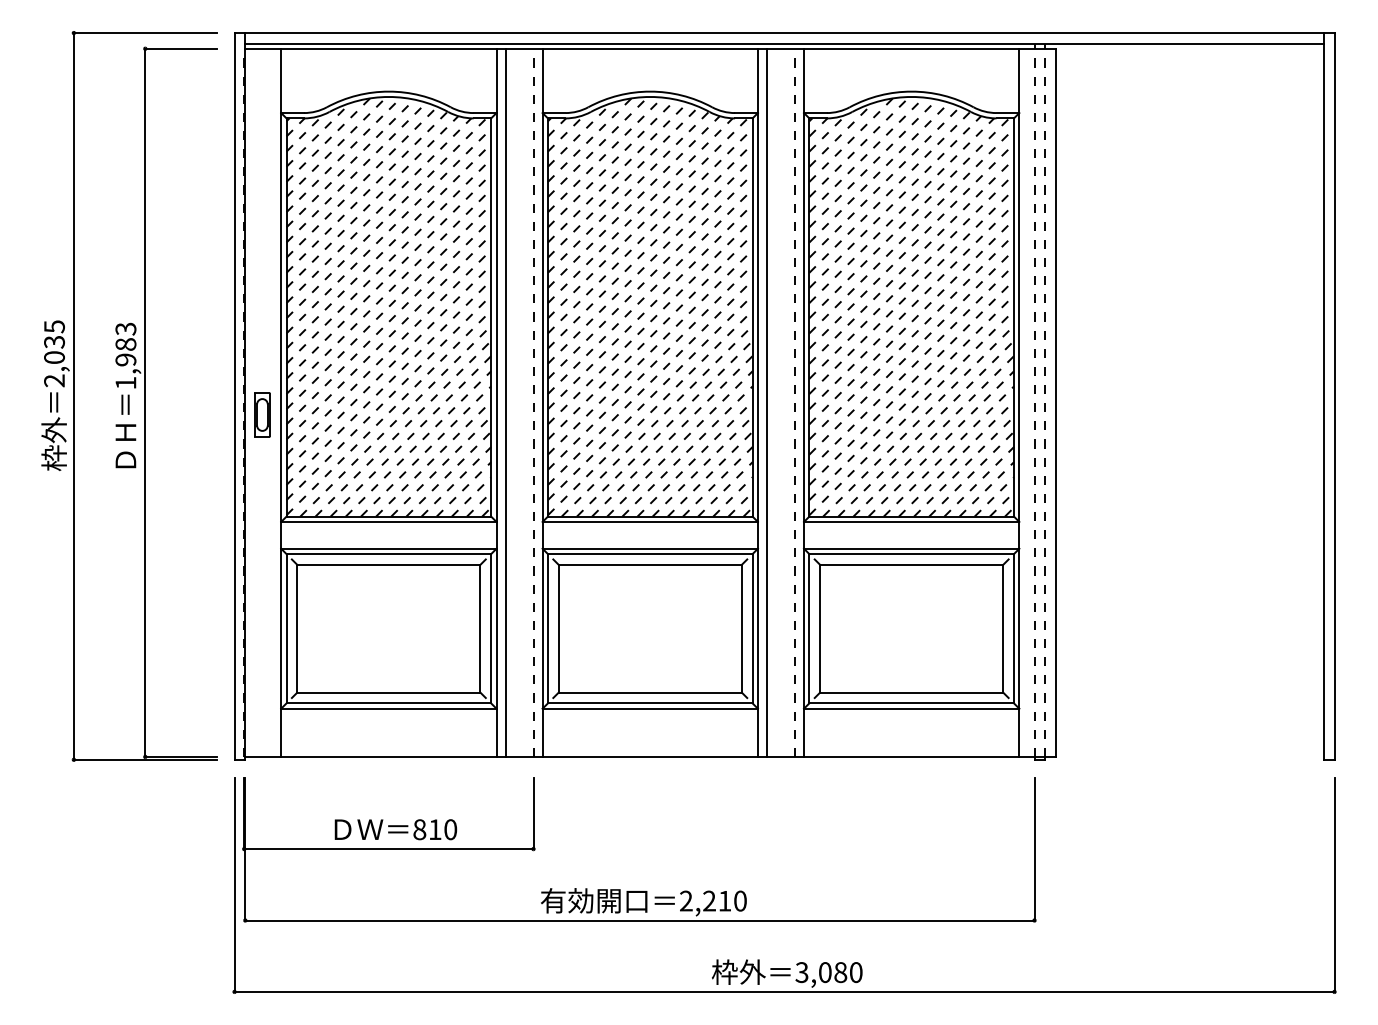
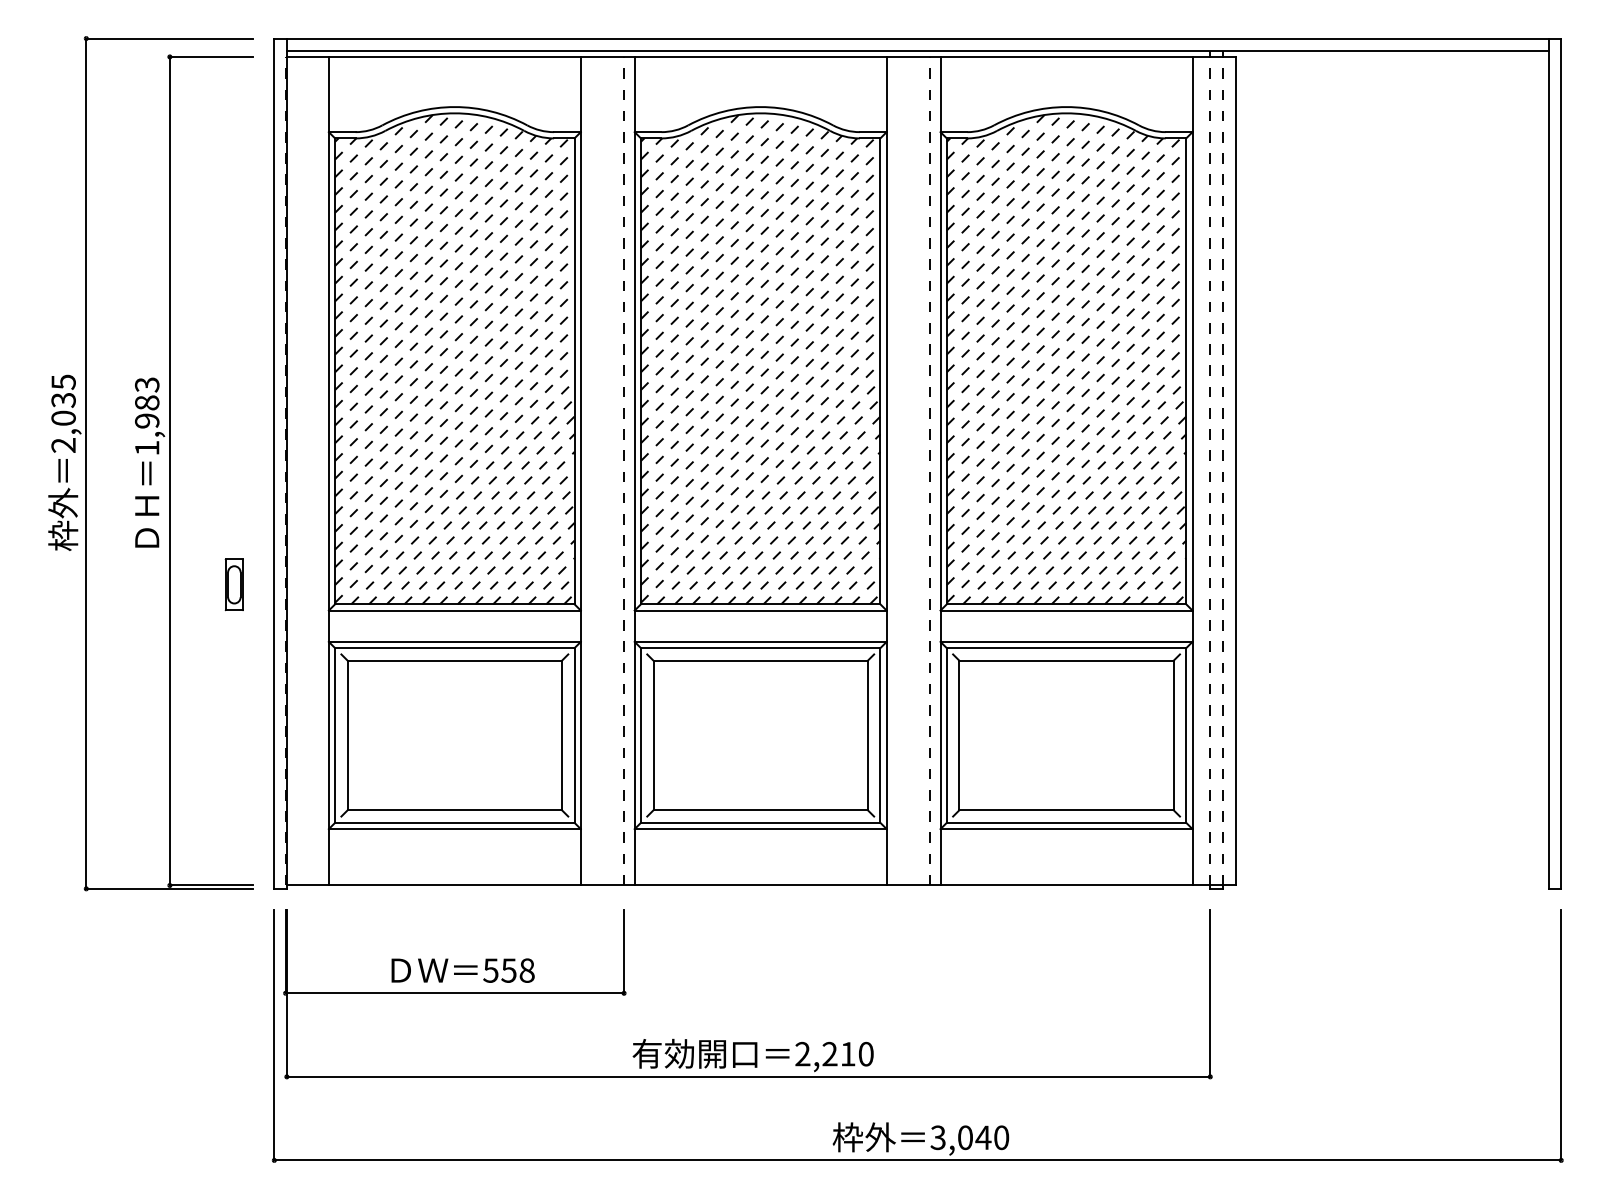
line: (505, 402) -> (591, 470), removed
line: (767, 402) -> (897, 470), removed
part: (262, 414) -> (234, 584), moved
text: (435, 829) -> (509, 970), 810 -> 558
text: (840, 972) -> (983, 1137), 3,080 -> 3,040

